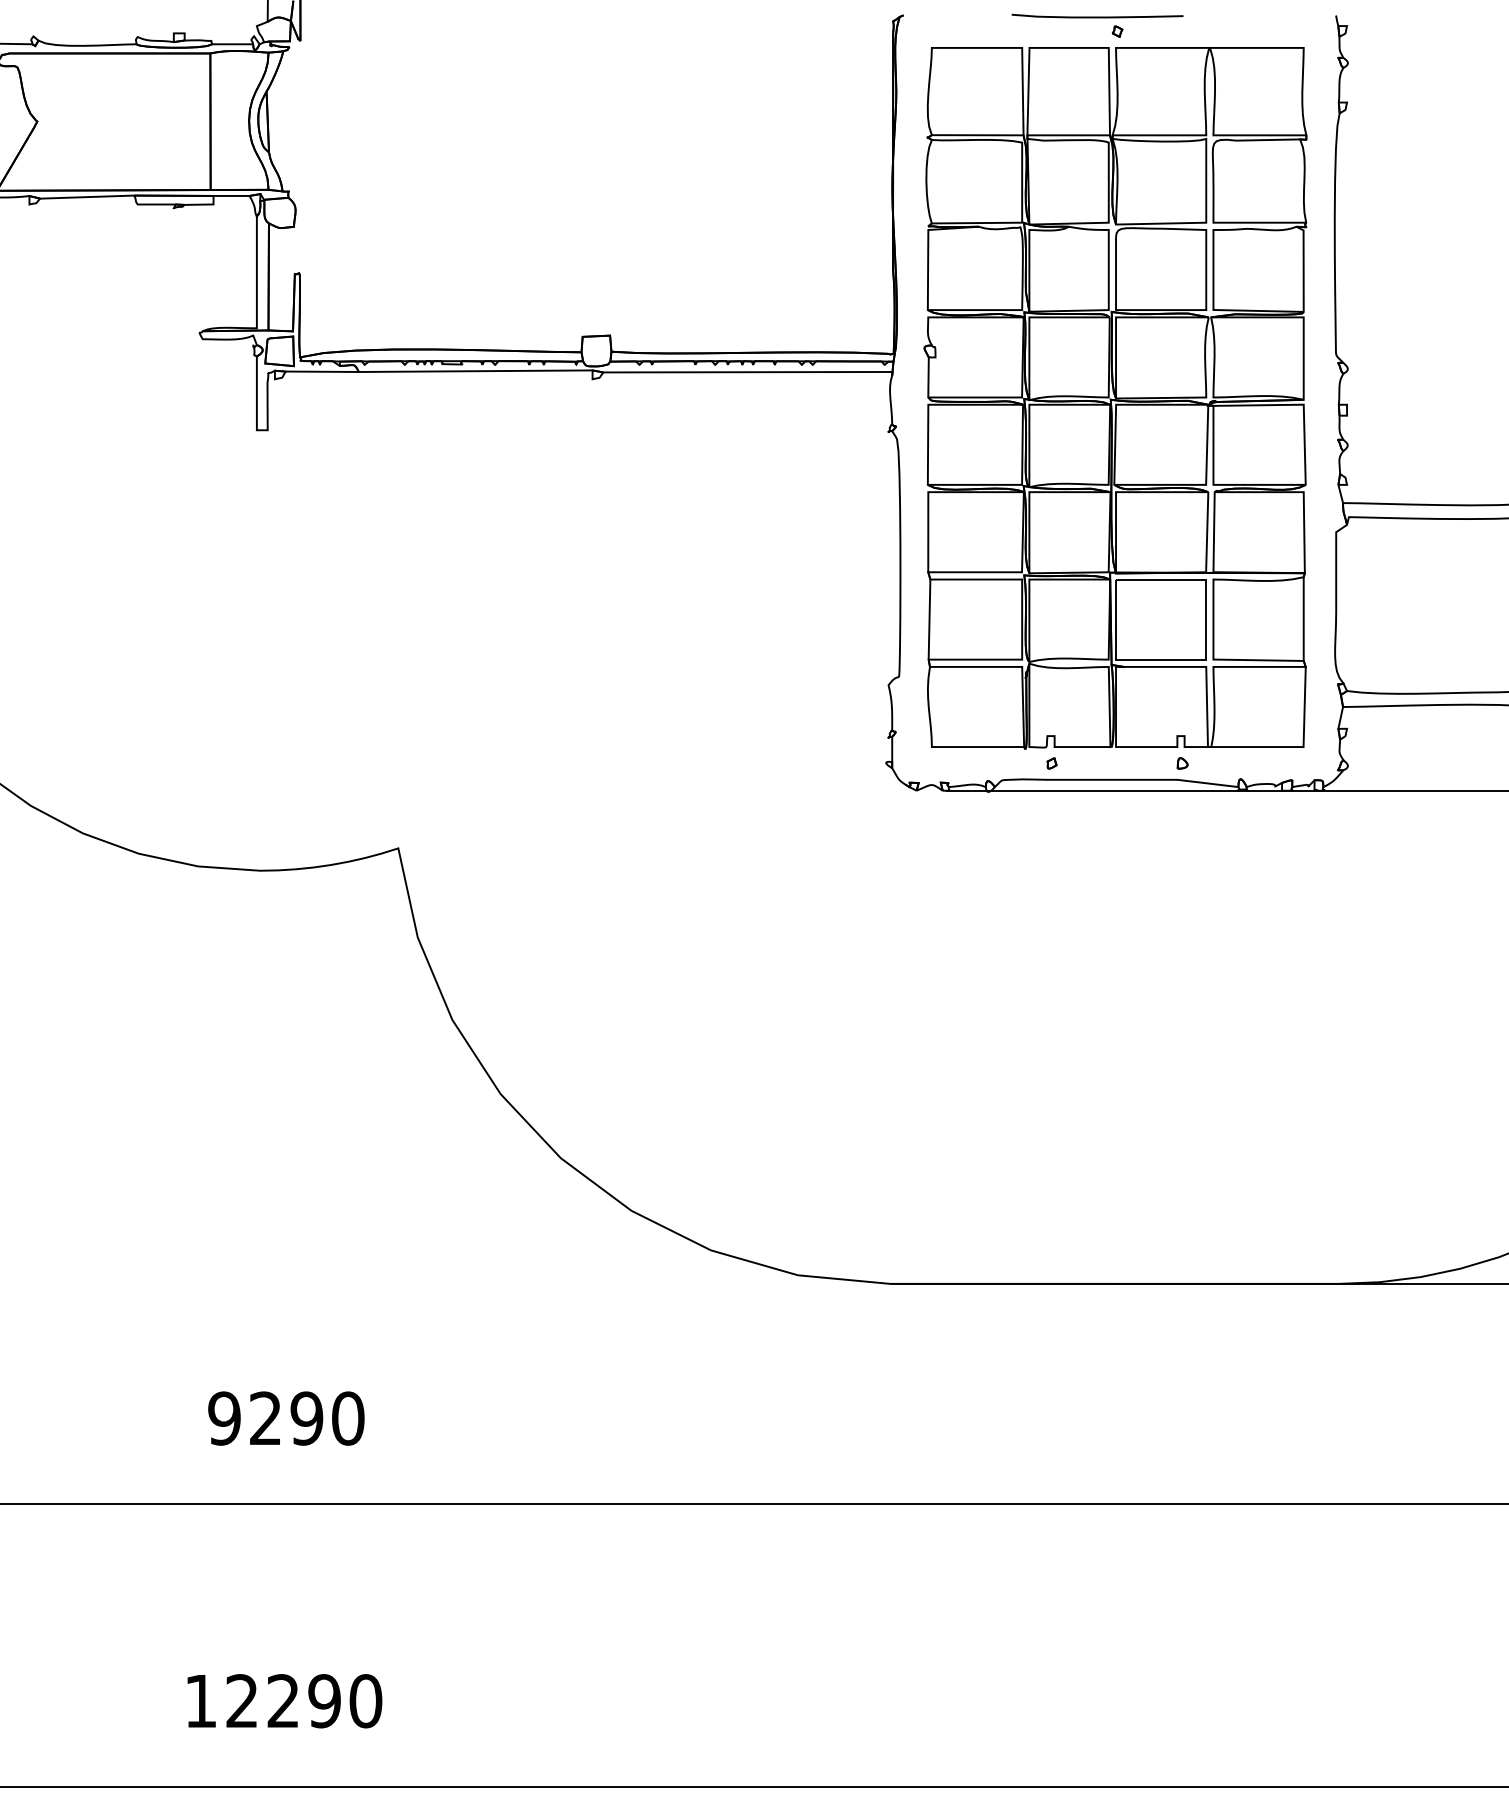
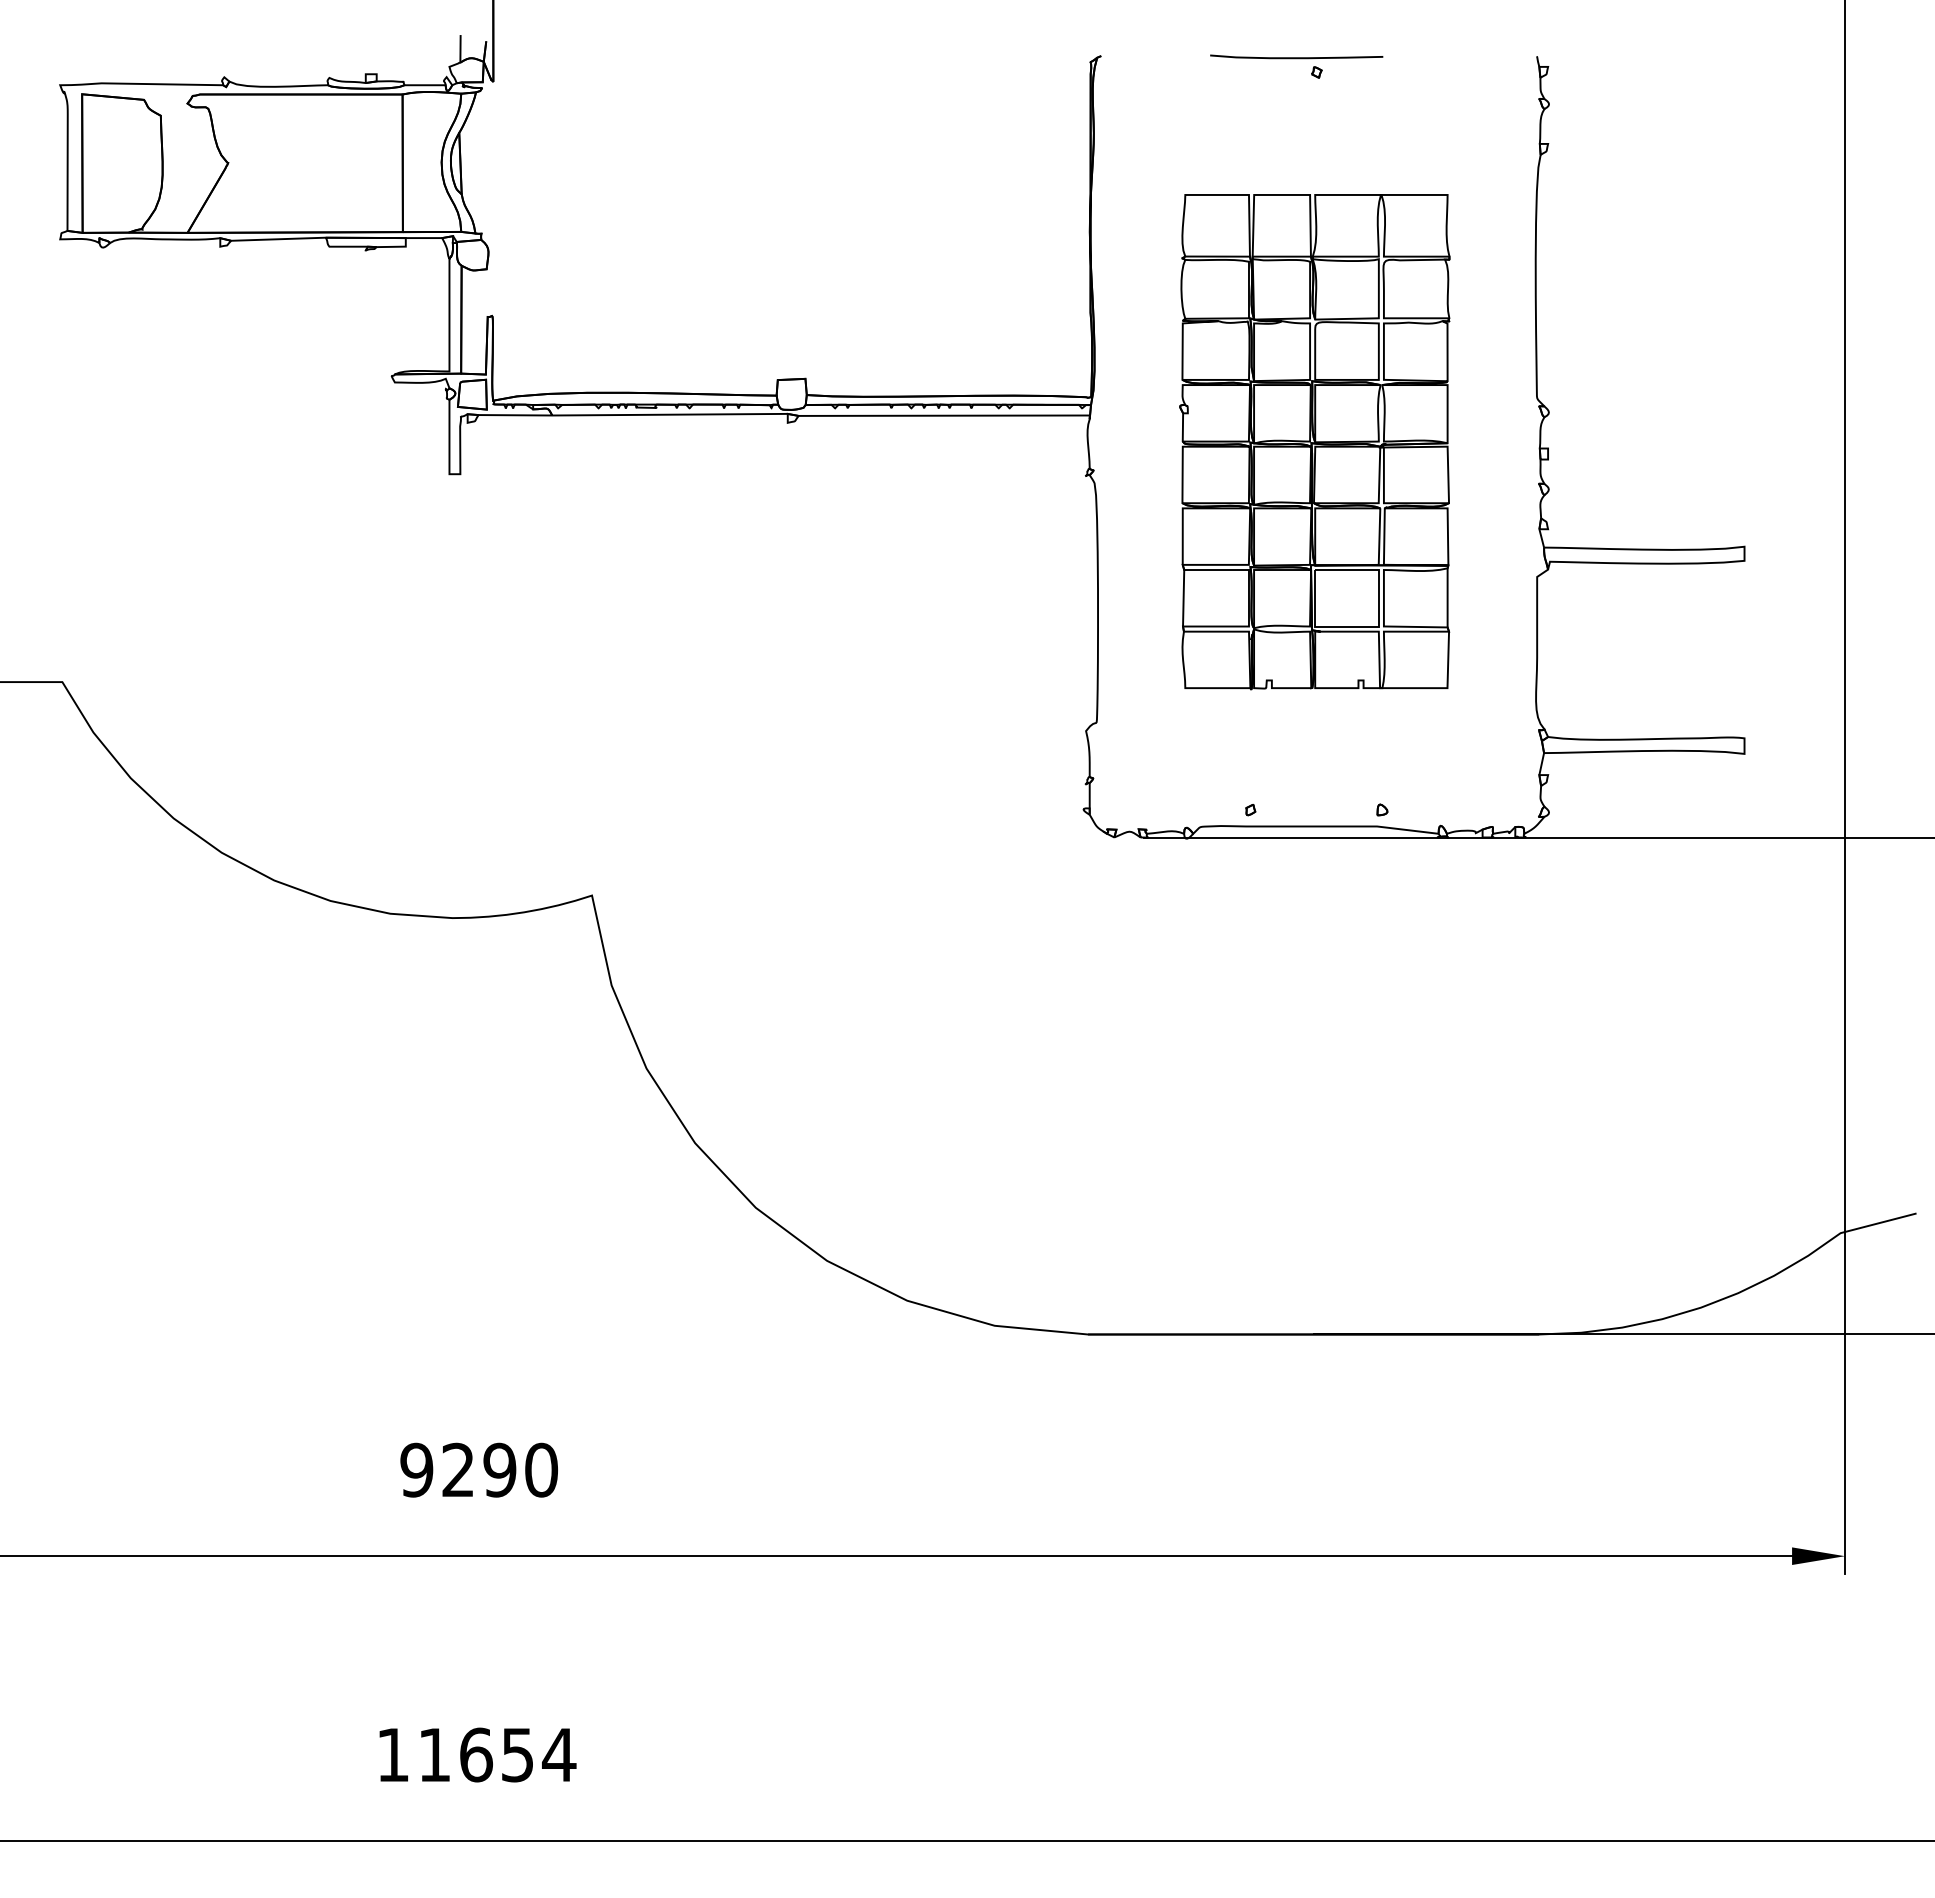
part: (1115, 398) -> (1314, 442), size x0.7
text: (304, 1700) -> (497, 1754), 12290 -> 11654

